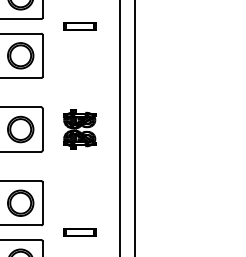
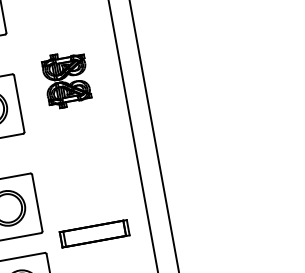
part: (79, 129) -> (66, 79), moved
part: (79, 232) -> (94, 233), size x1.6

